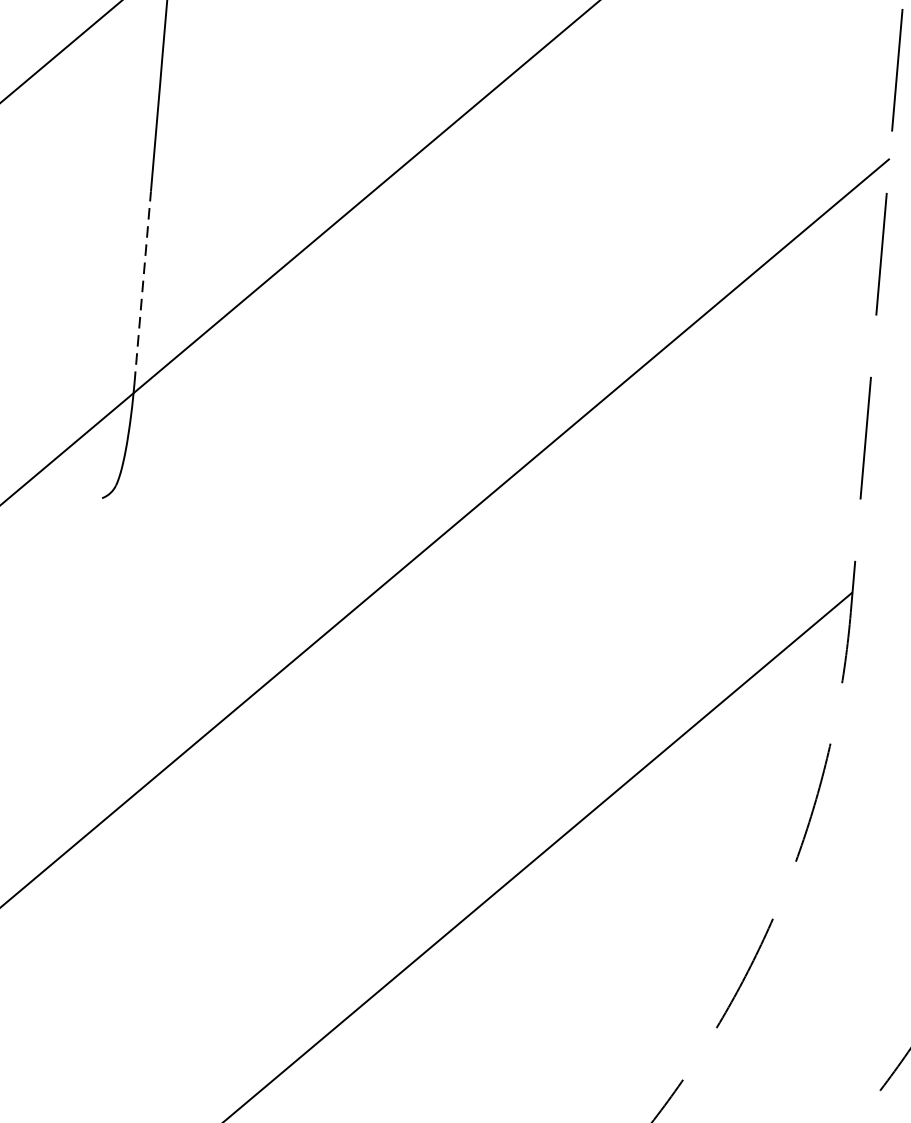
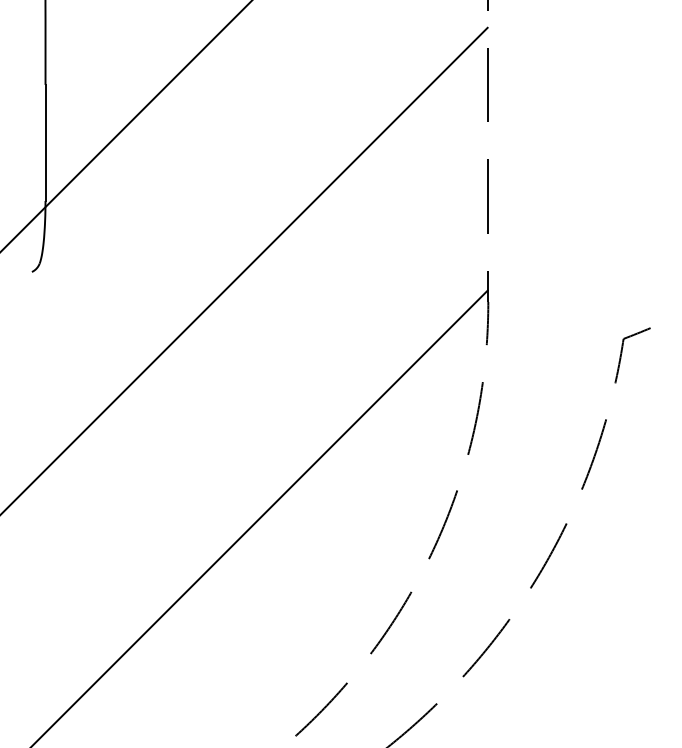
line: (142, 286) -> (45, 142), dashed -> solid

